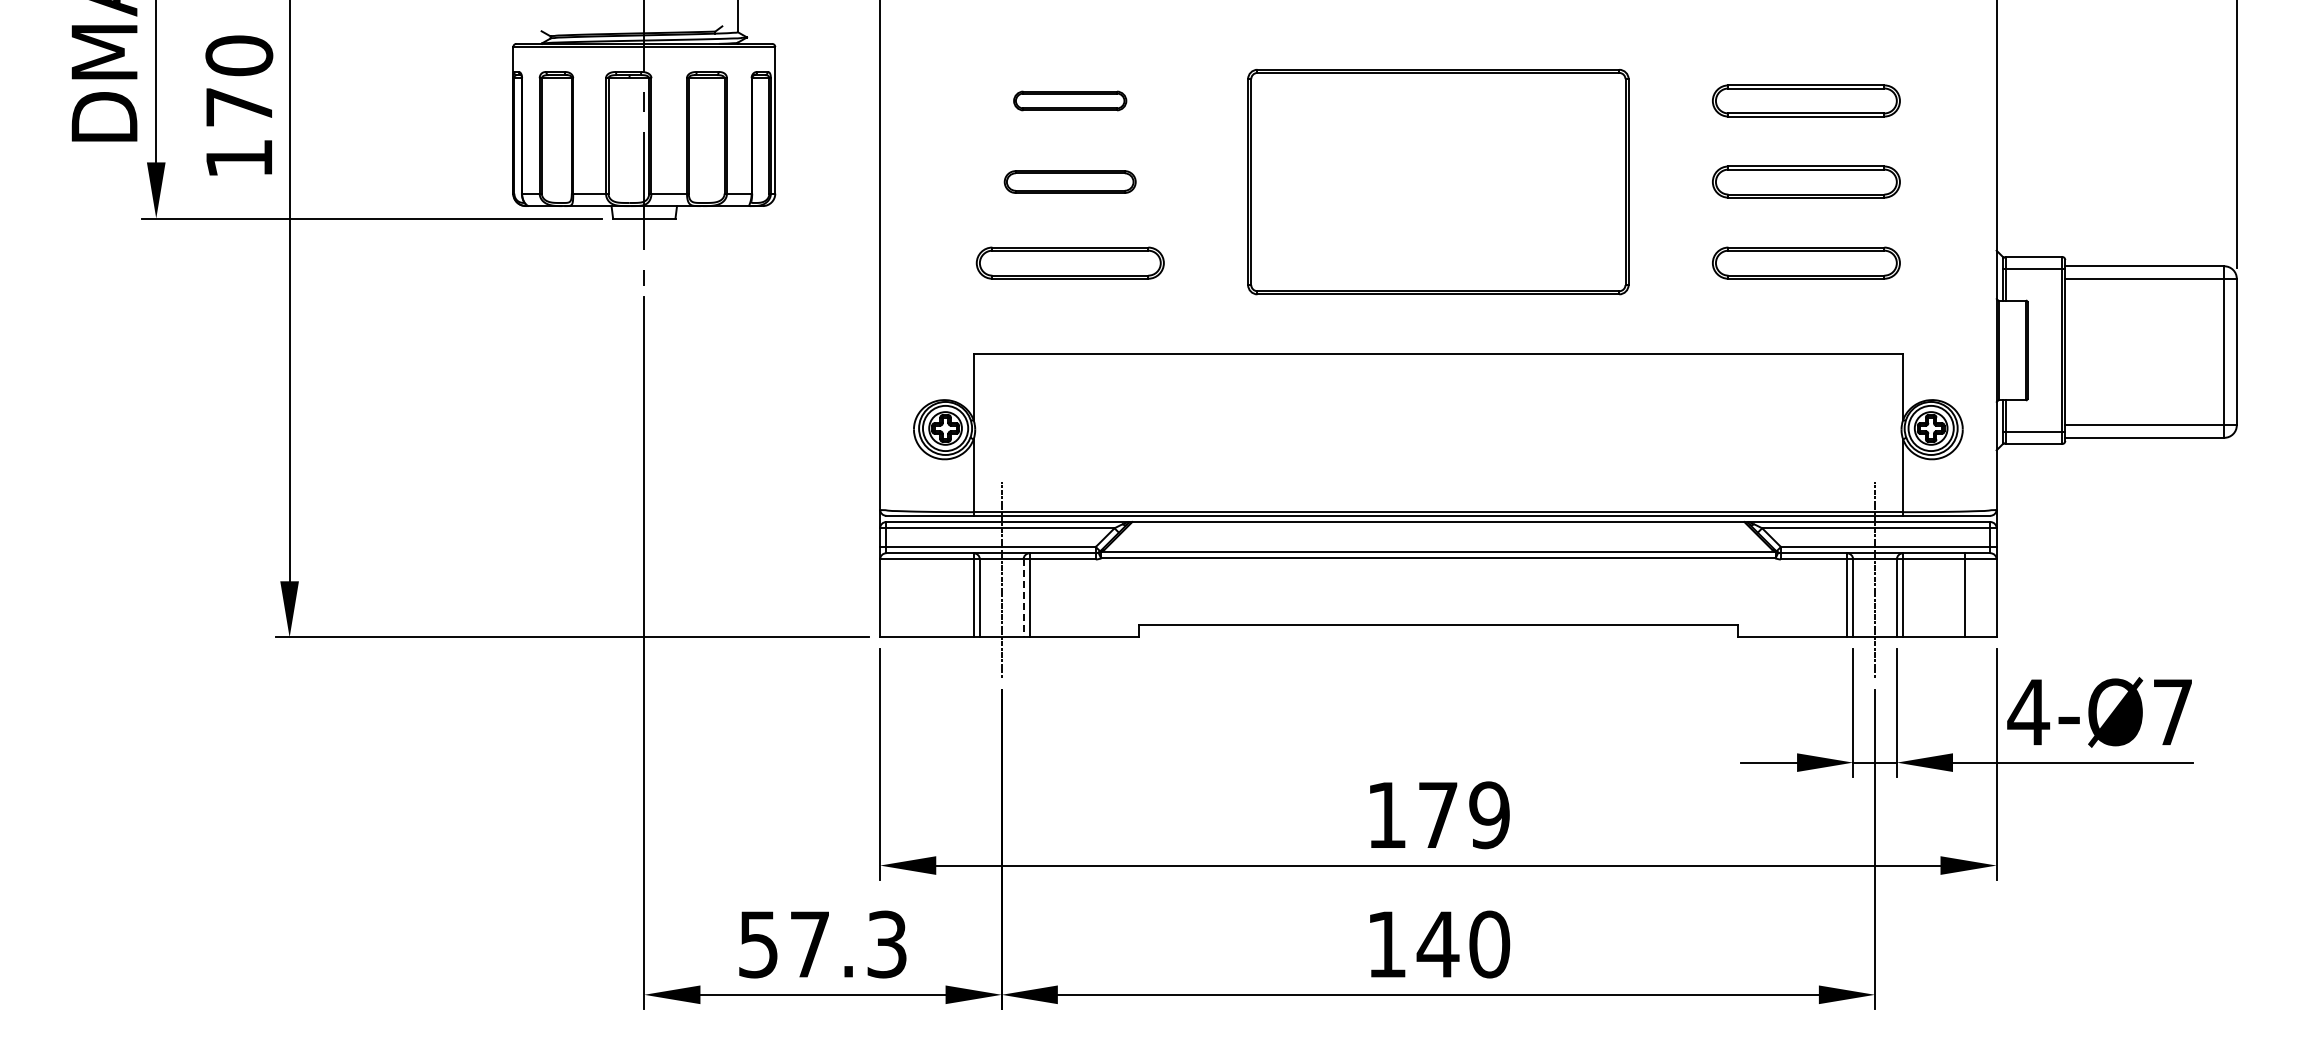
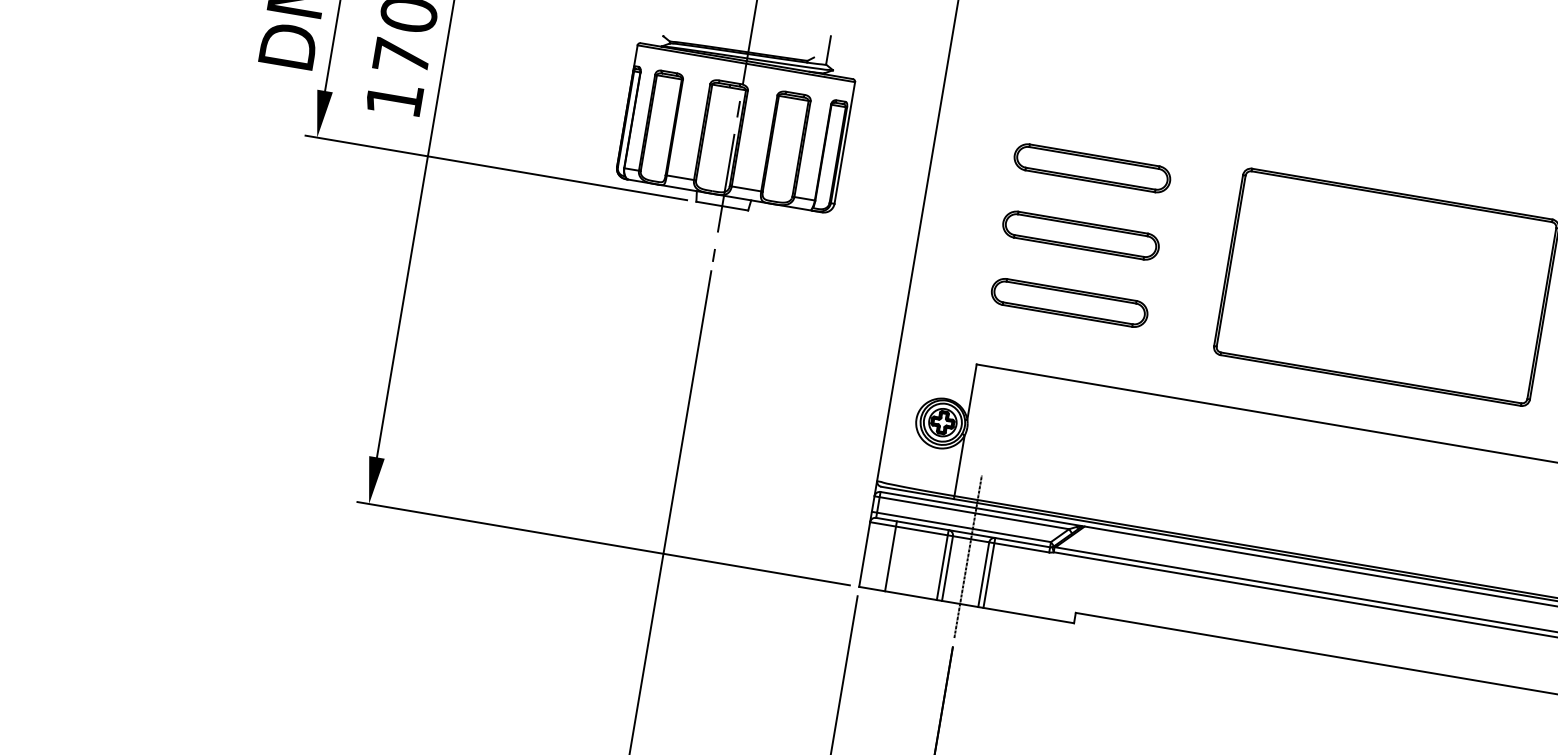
part: (1069, 100) -> (1091, 167), size x1.67
part: (1069, 181) -> (1080, 235), size x1.43
line: (911, 595) -> (891, 556), added
line: (1023, 598) -> (983, 574), dashed -> solid

